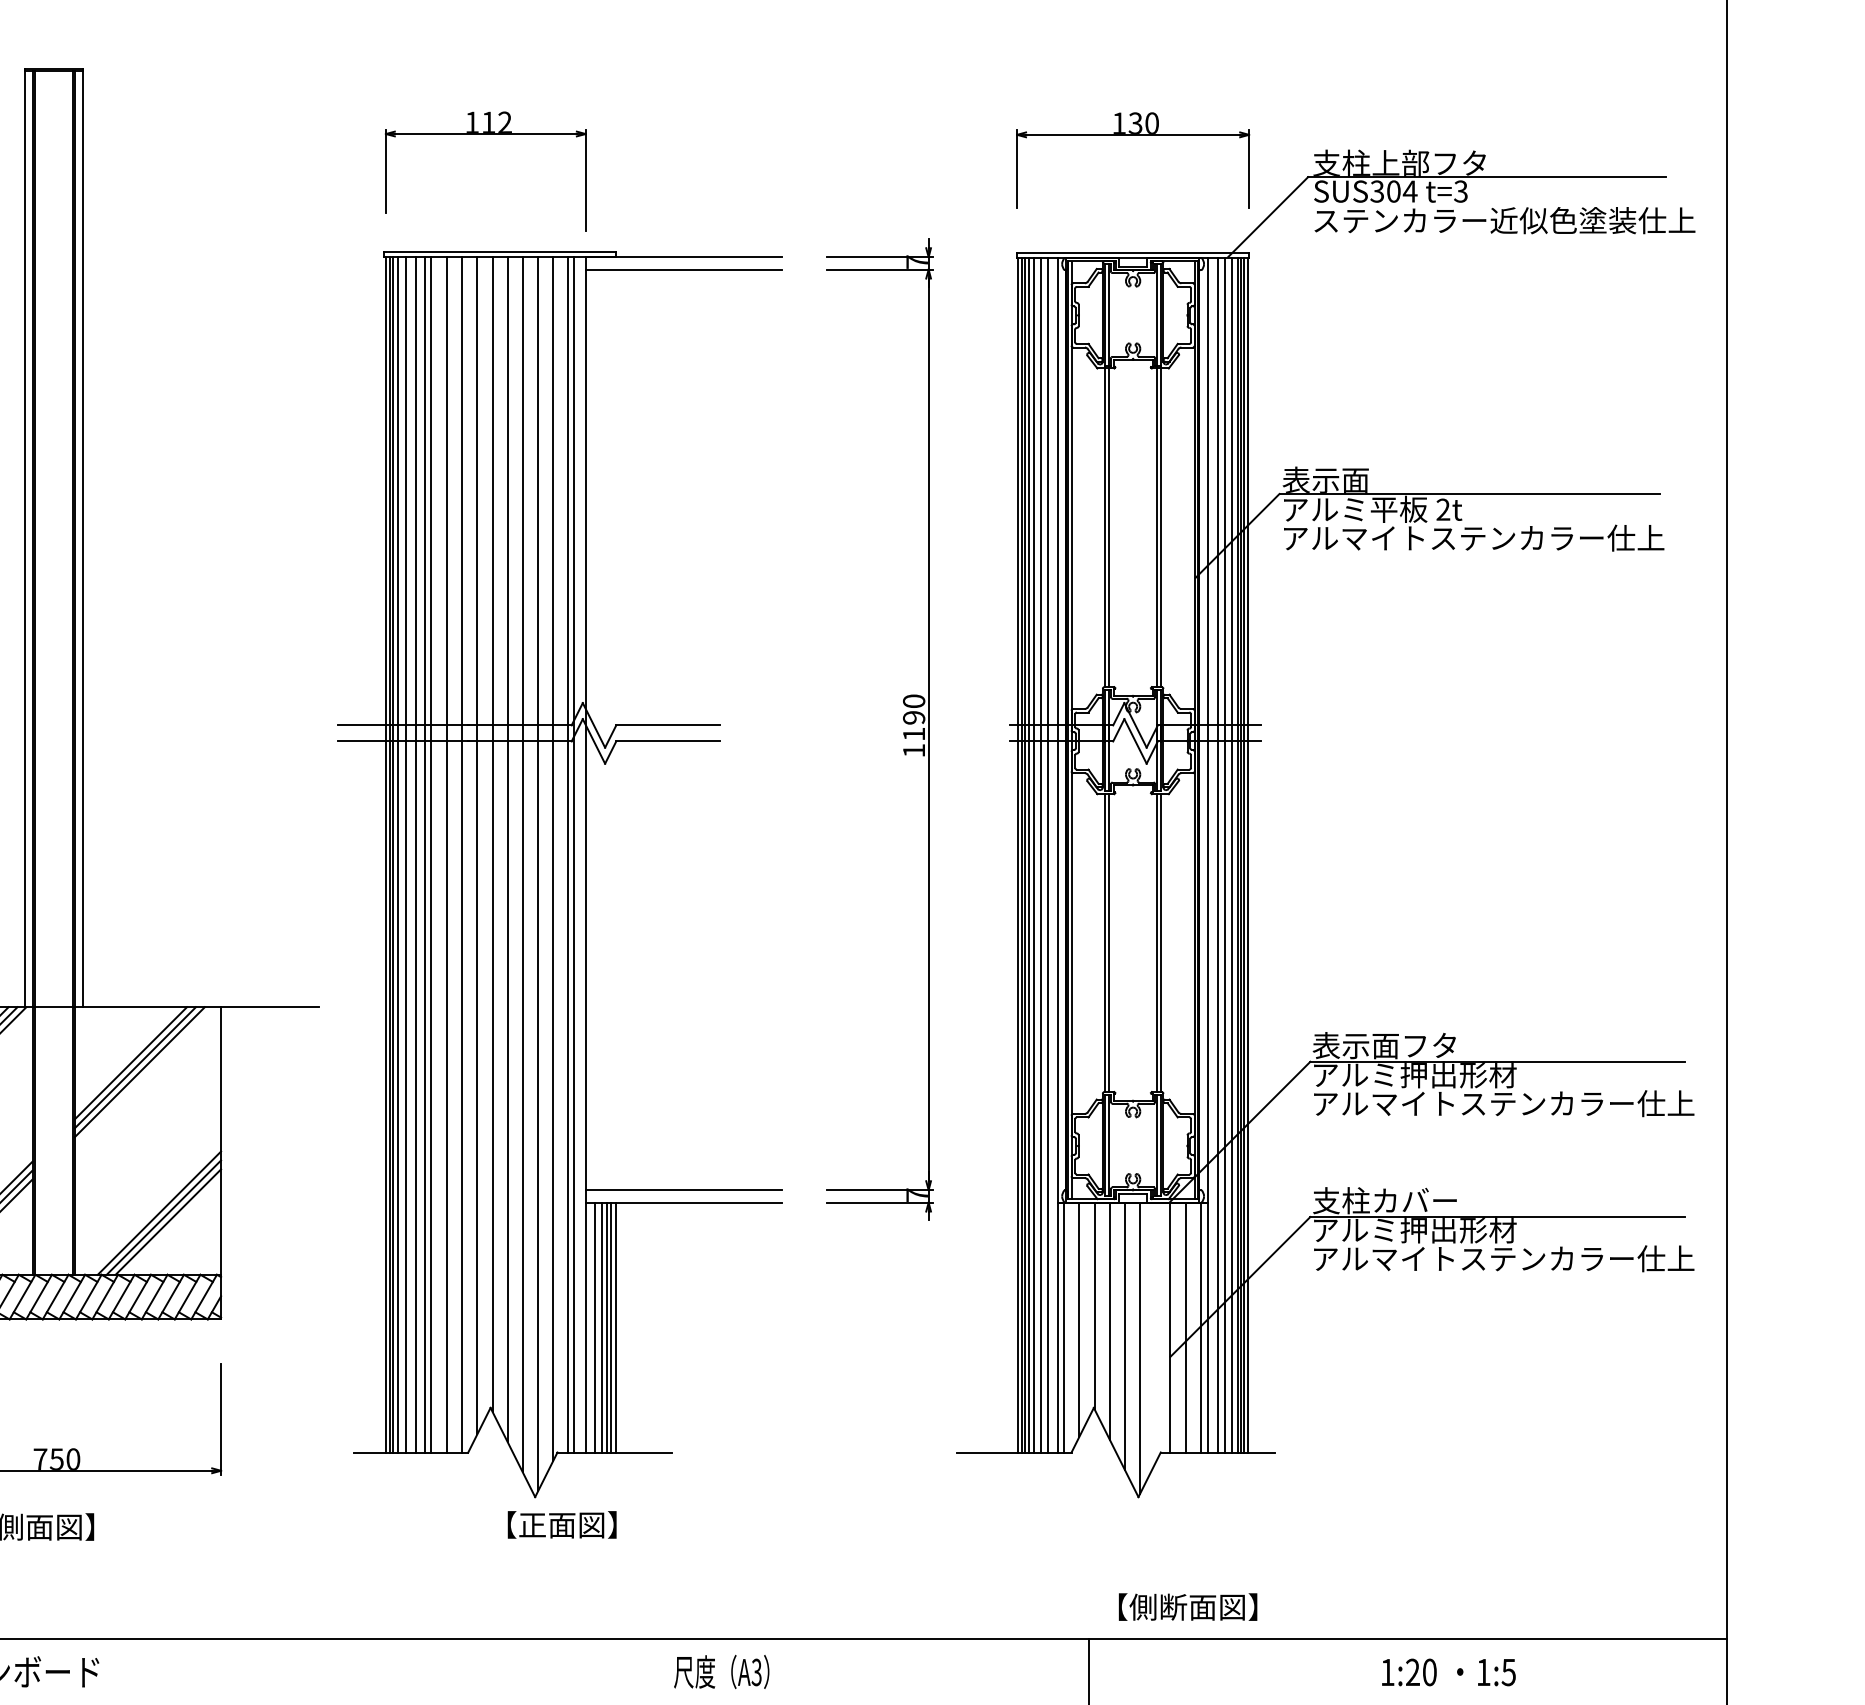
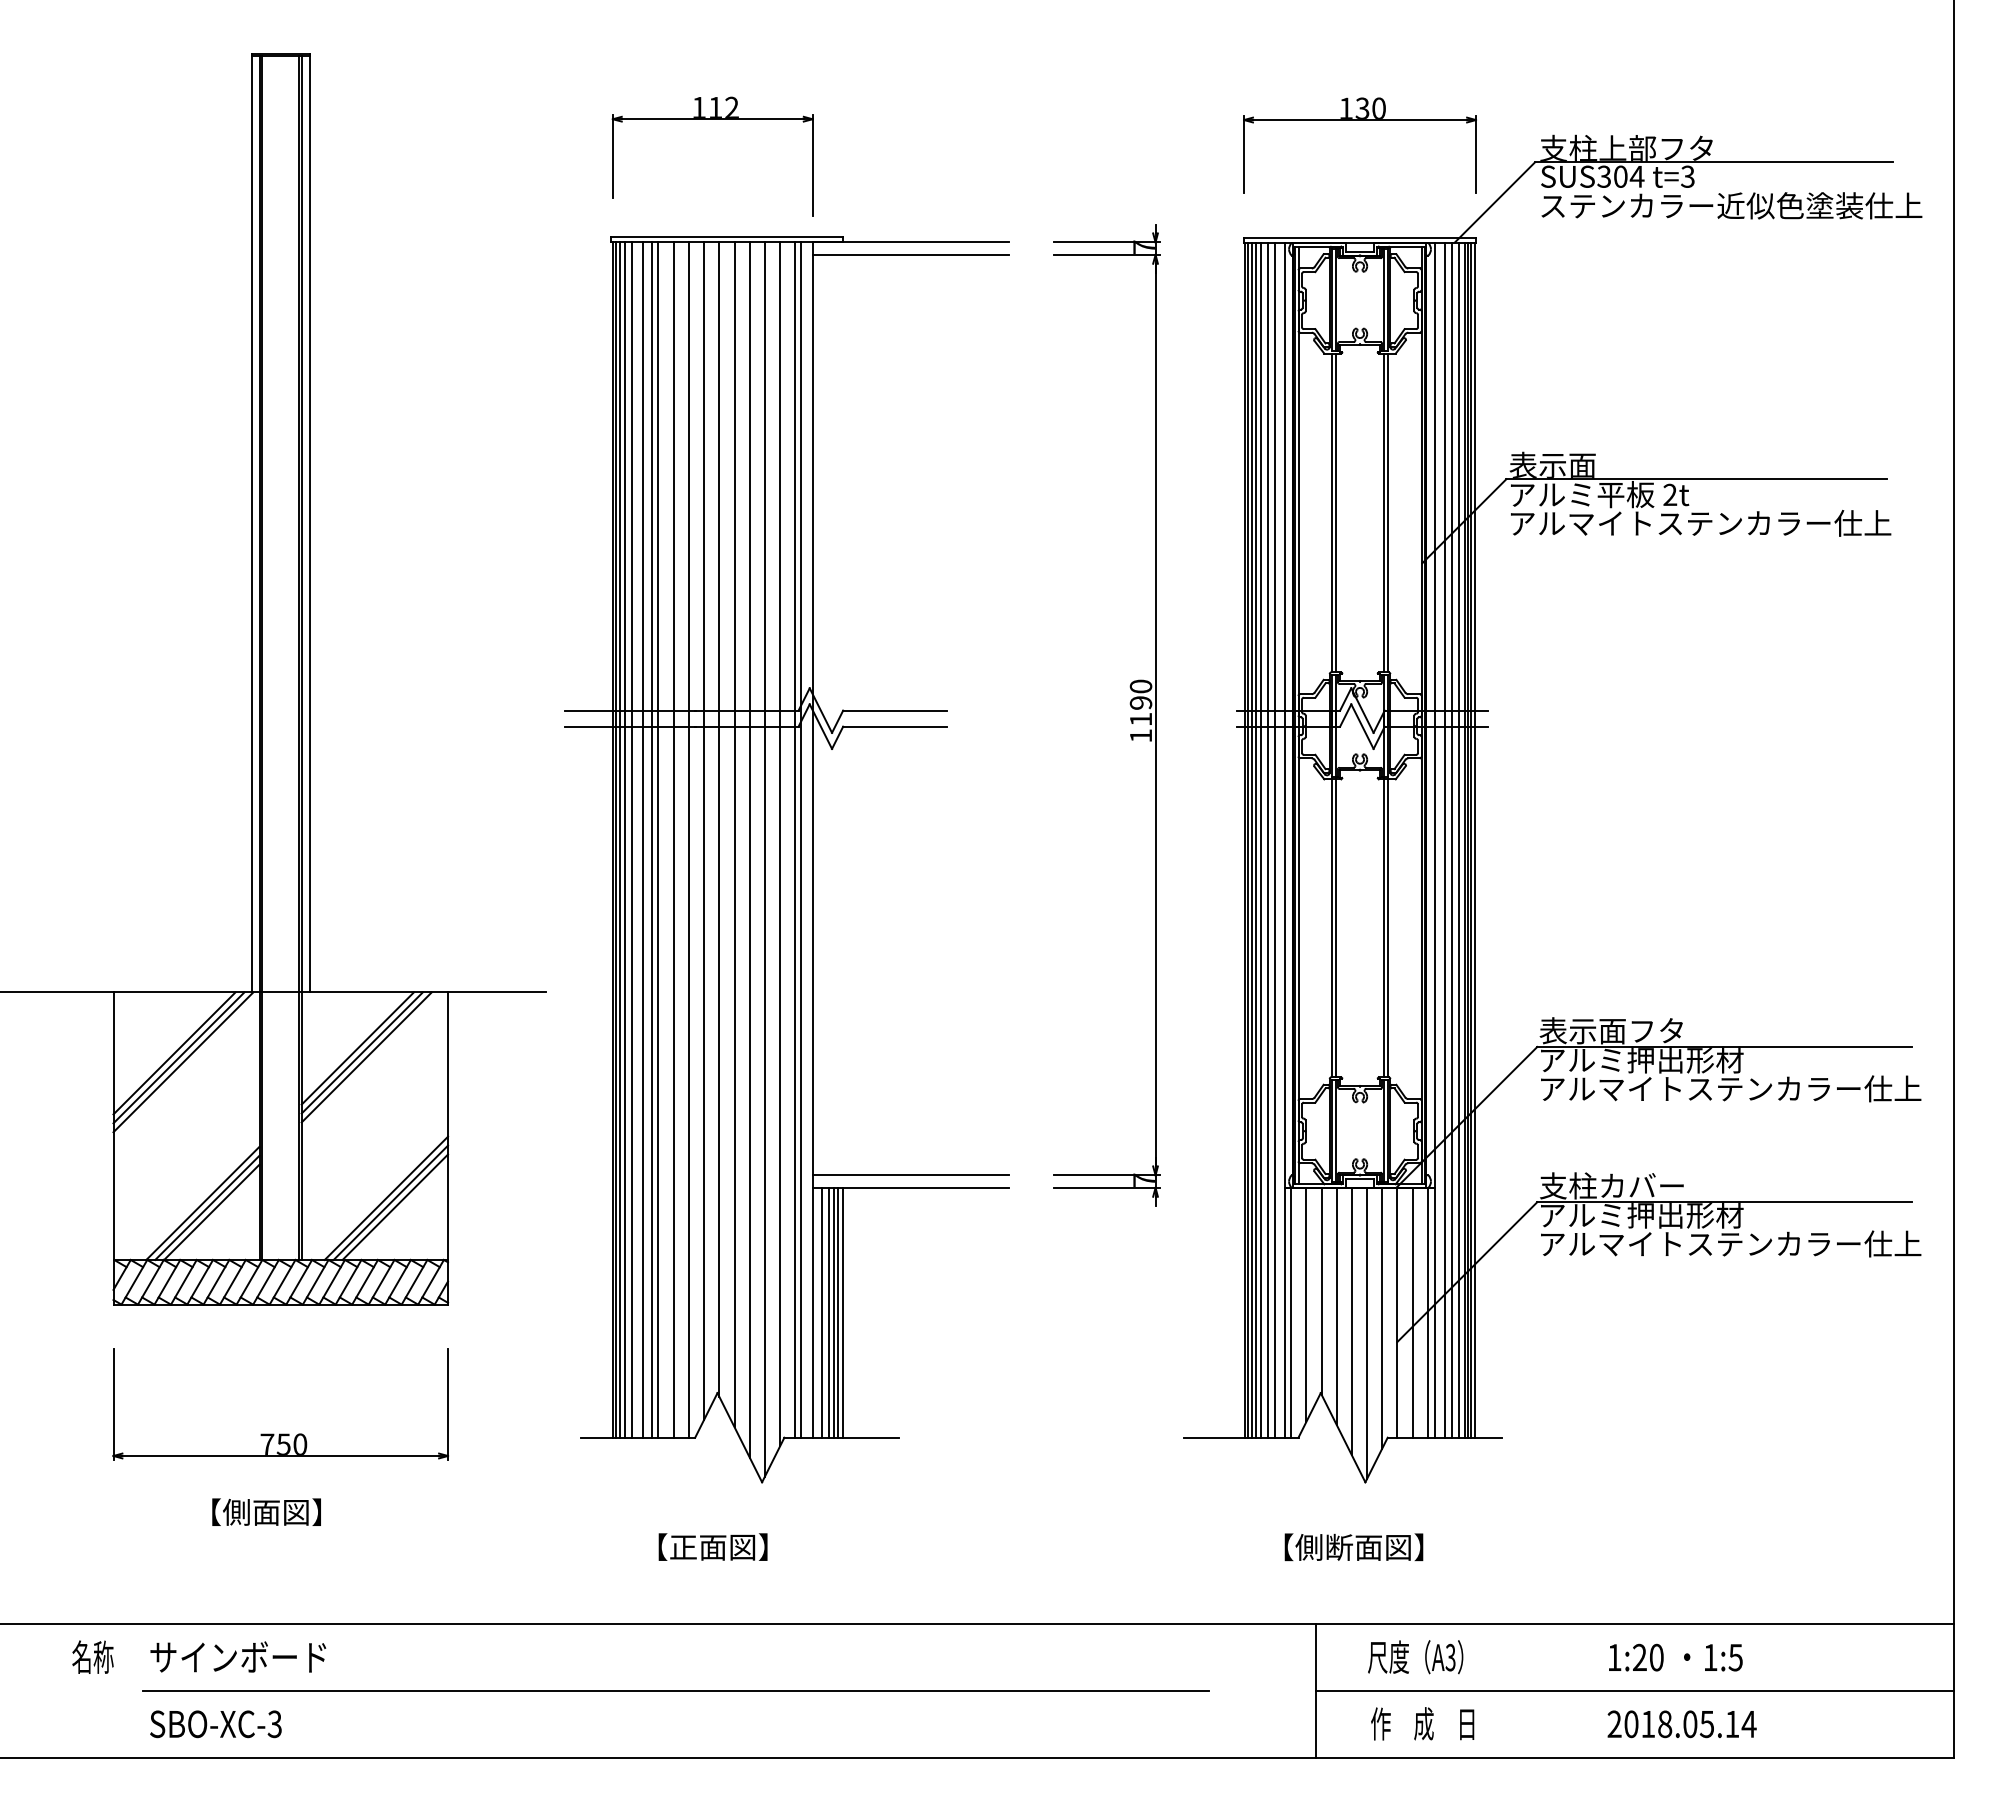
line: (1155, 1332) -> (1382, 1317), added
text: (561, 1524) -> (712, 1546), moved
text: (1187, 1607) -> (1353, 1547), moved
text: (721, 1672) -> (1415, 1657), moved

